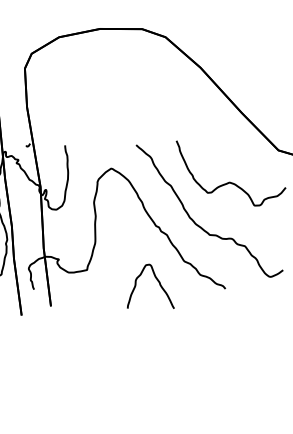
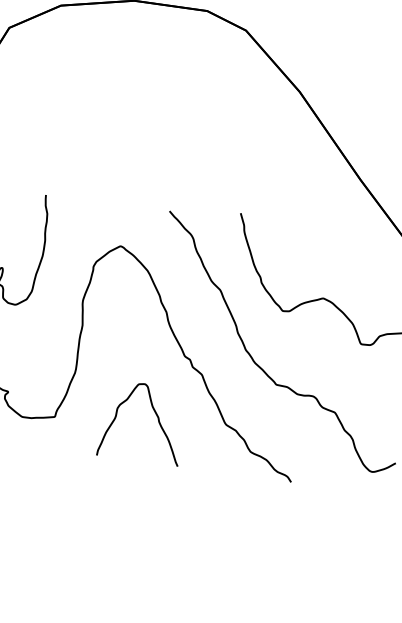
curve: (157, 281) -> (154, 415), moved

